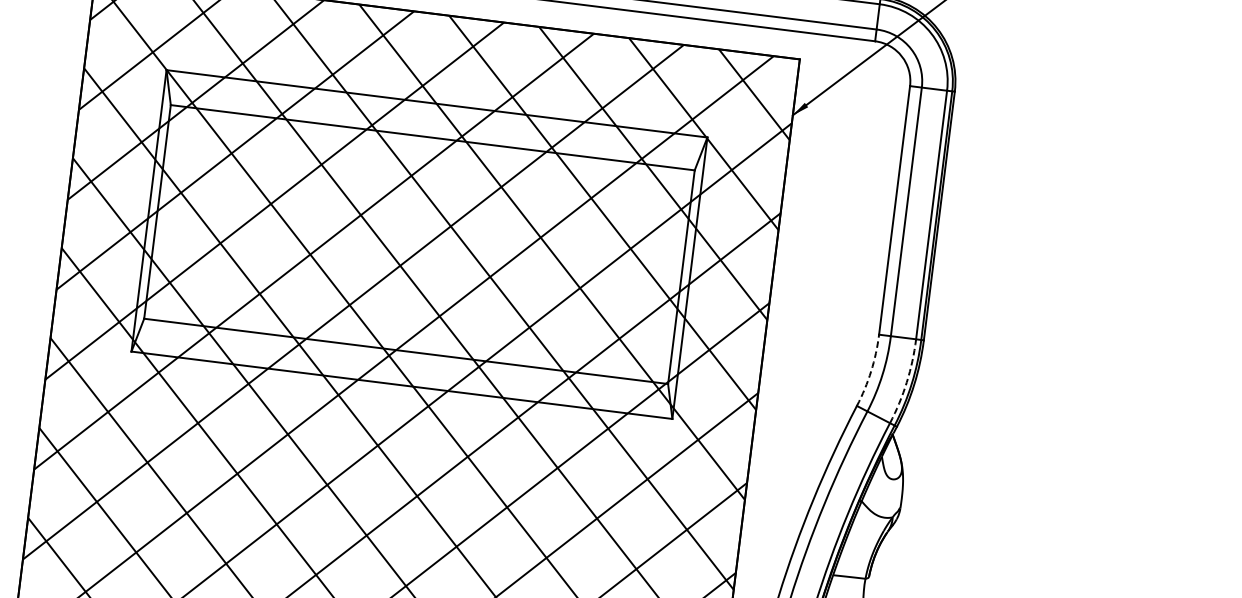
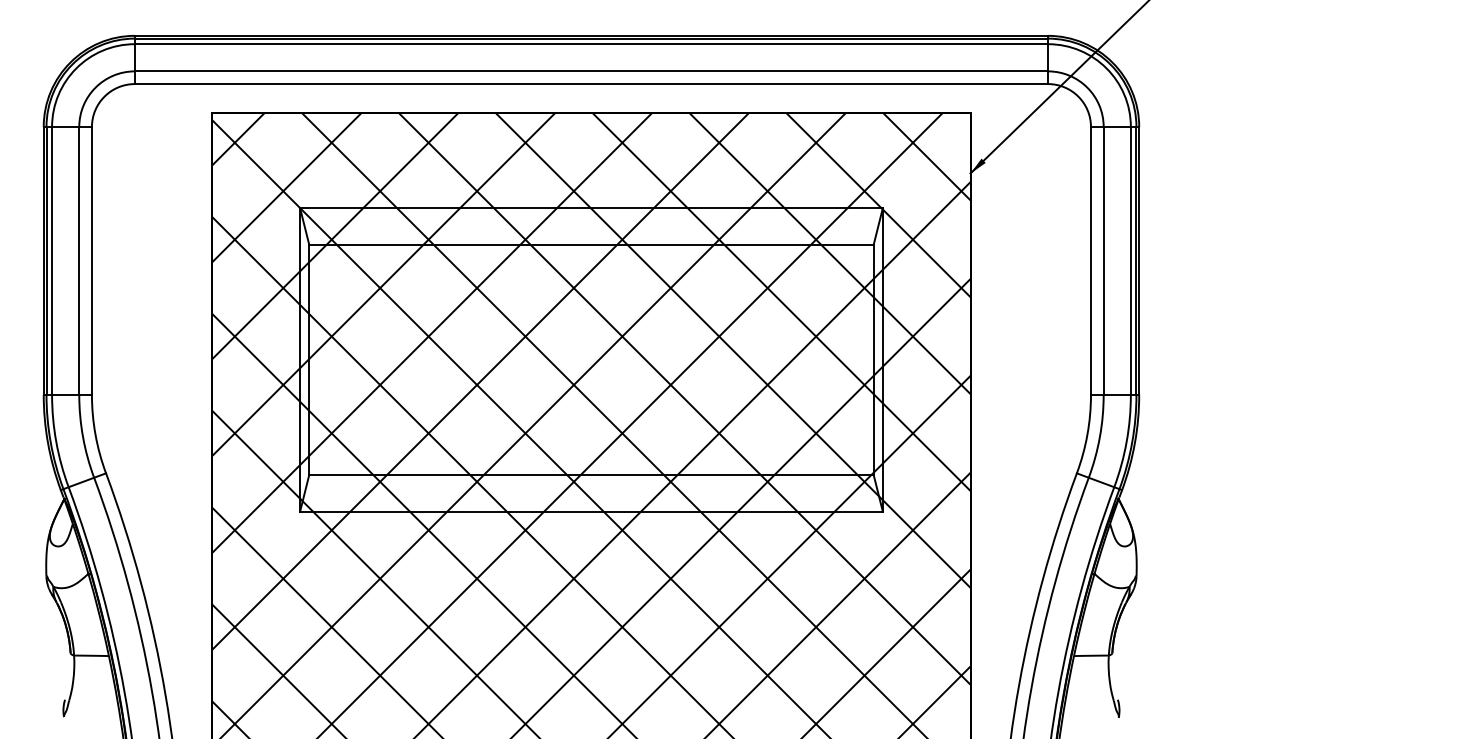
arc: (871, 371) -> (1087, 434), dashed -> solid
arc: (906, 382) -> (1126, 441), dashed -> solid

